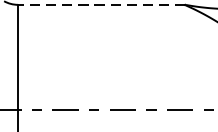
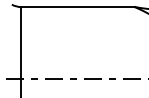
line: (101, 5) -> (78, 7), dashed -> solid

